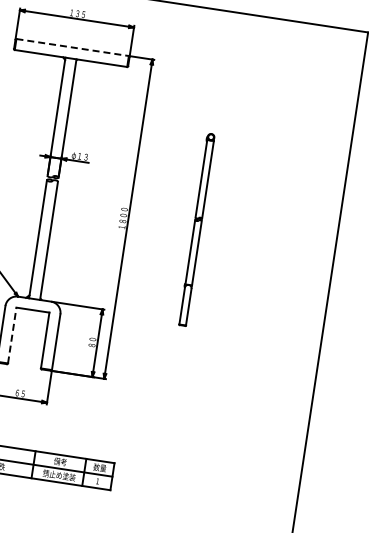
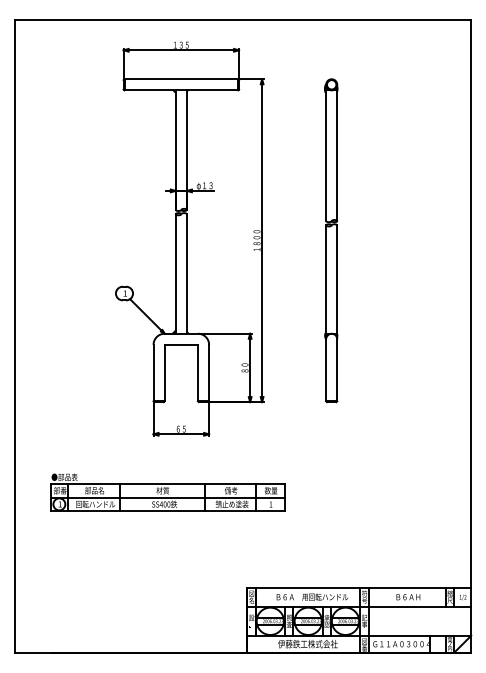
line: (72, 47) -> (181, 79), dashed -> solid
part: (197, 229) -> (331, 240), size x1.67
line: (12, 334) -> (164, 372), dashed -> solid

